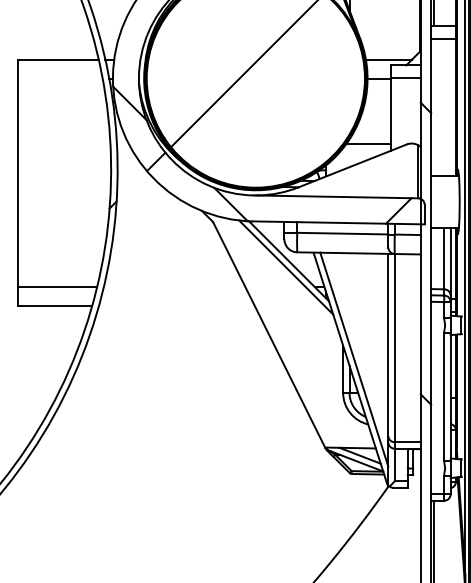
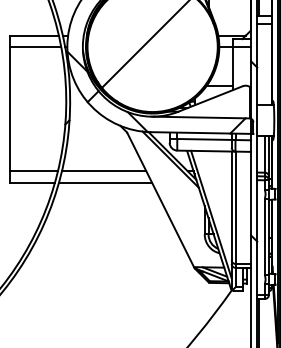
line: (59, 79) -> (35, 47), added
line: (173, 287) -> (103, 171), added
line: (176, 305) -> (105, 182), added

